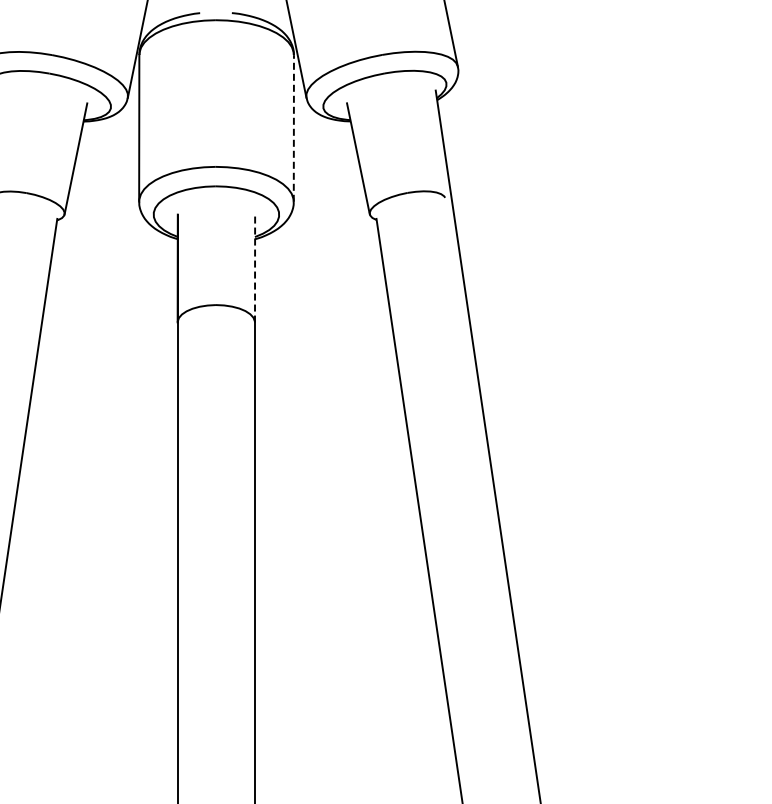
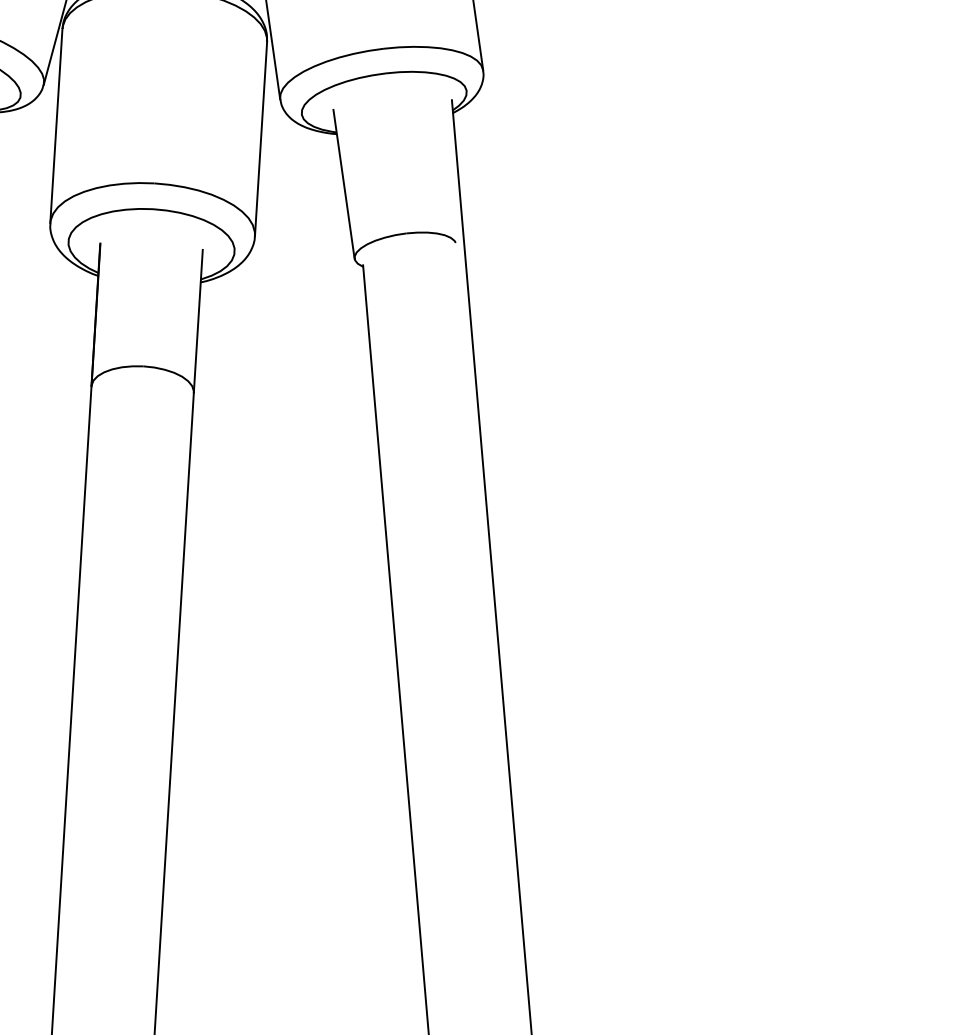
line: (293, 127) -> (260, 137), dashed -> solid
line: (255, 268) -> (198, 321), dashed -> solid

